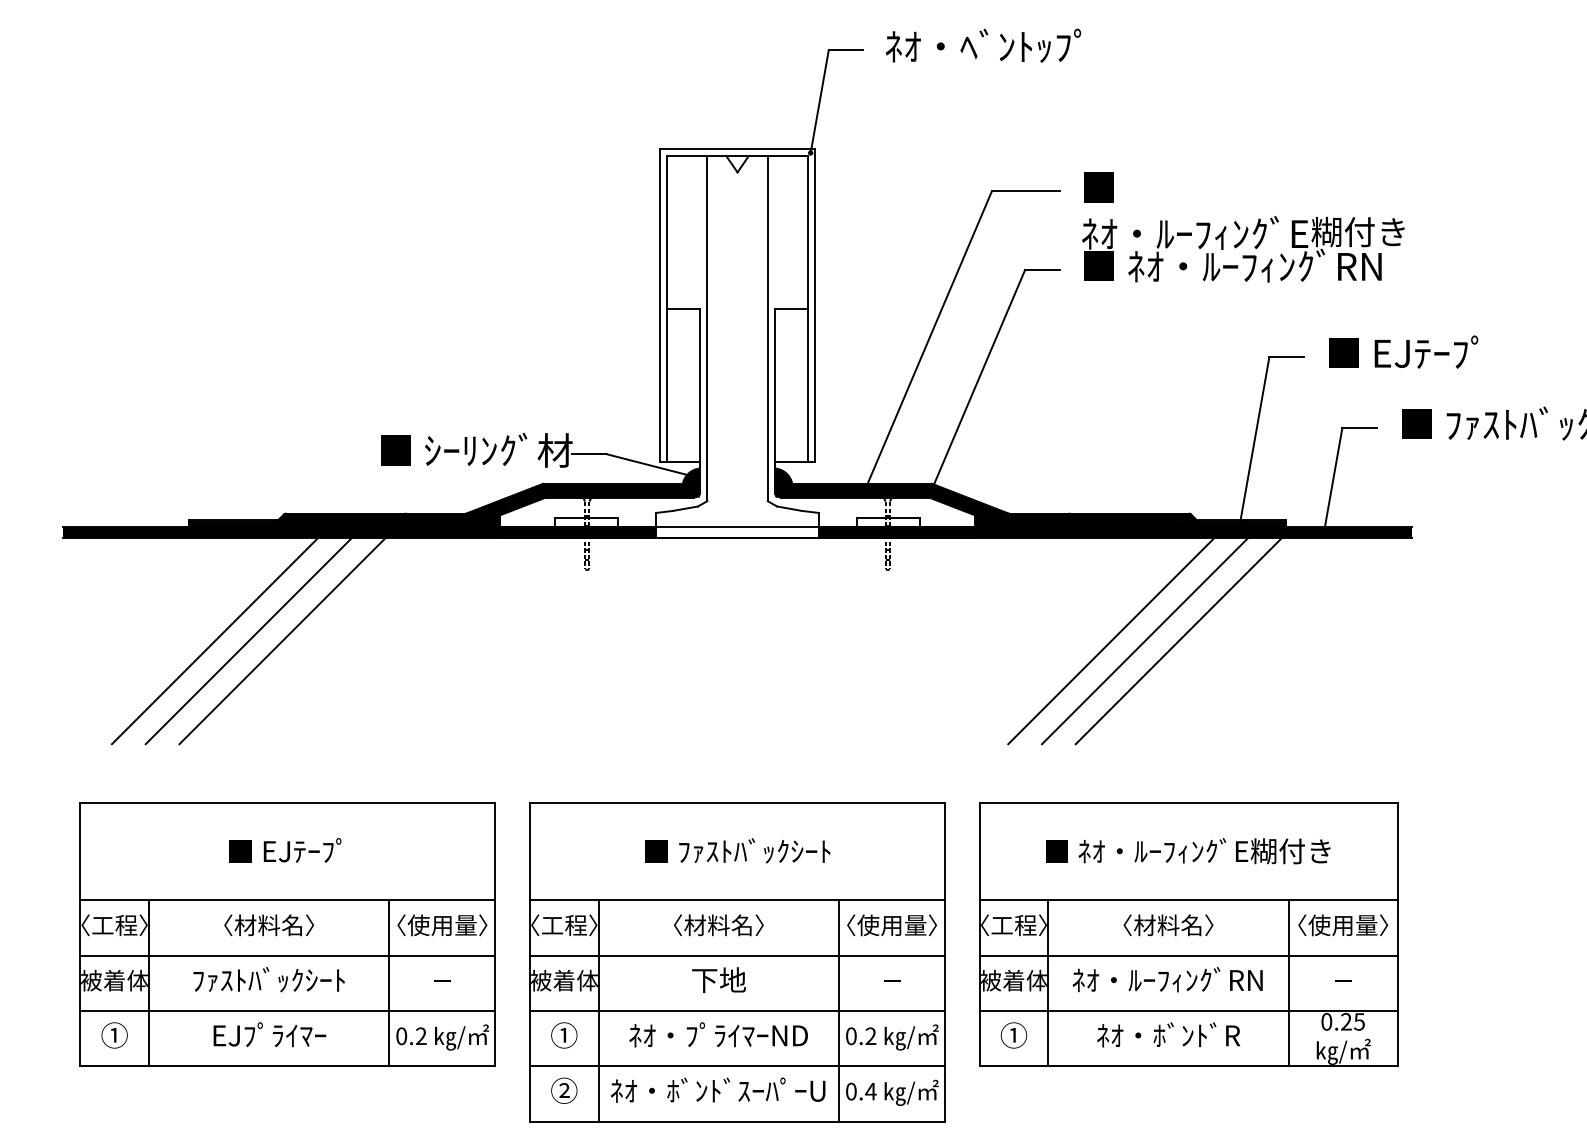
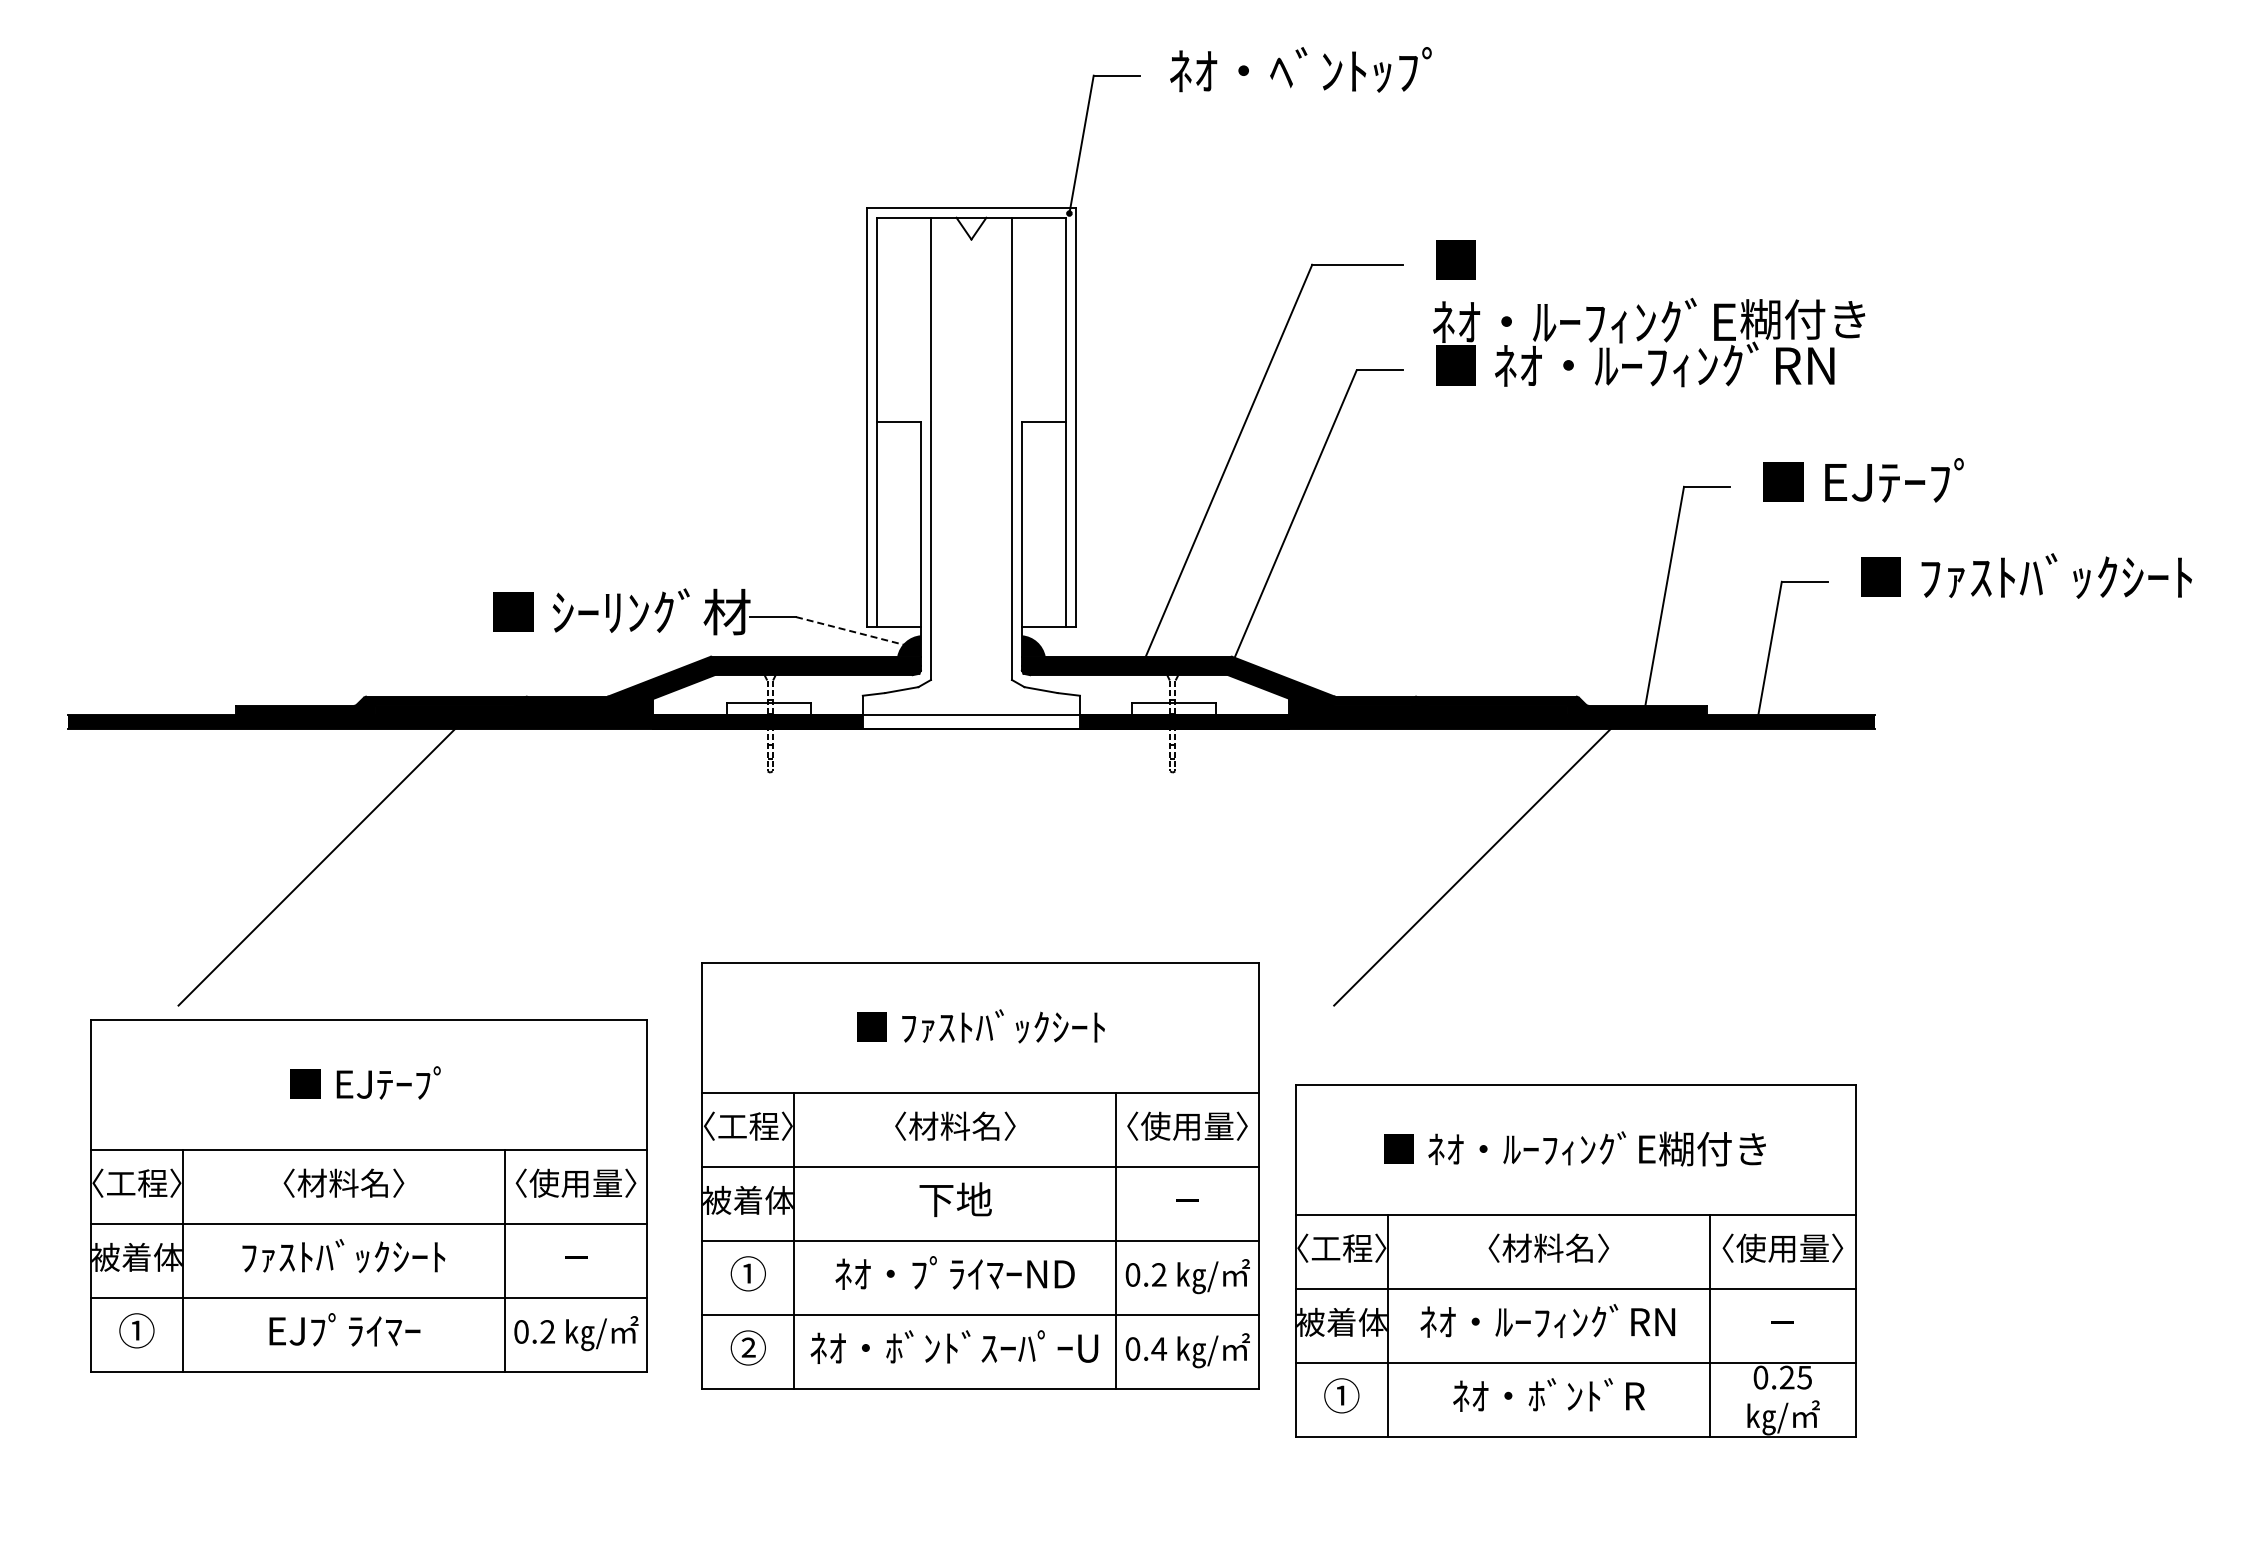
line: (648, 464) -> (852, 631), solid -> dashed
line: (215, 641) -> (271, 867), removed
line: (282, 641) -> (361, 867), removed
line: (1145, 641) -> (1517, 867), removed
line: (1178, 641) -> (1562, 867), removed
part: (287, 934) -> (368, 1195), moved
part: (737, 962) -> (980, 1175), moved

